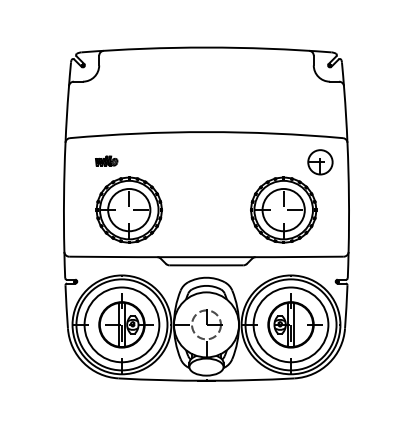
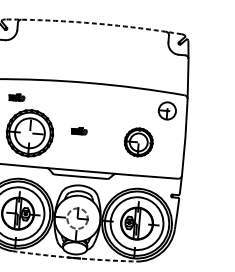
arc: (206, 47) -> (93, 23), solid -> dashed
part: (198, 200) -> (79, 130), added
part: (283, 209) -> (138, 142), size x0.6
arc: (206, 380) -> (74, 257), solid -> dashed

